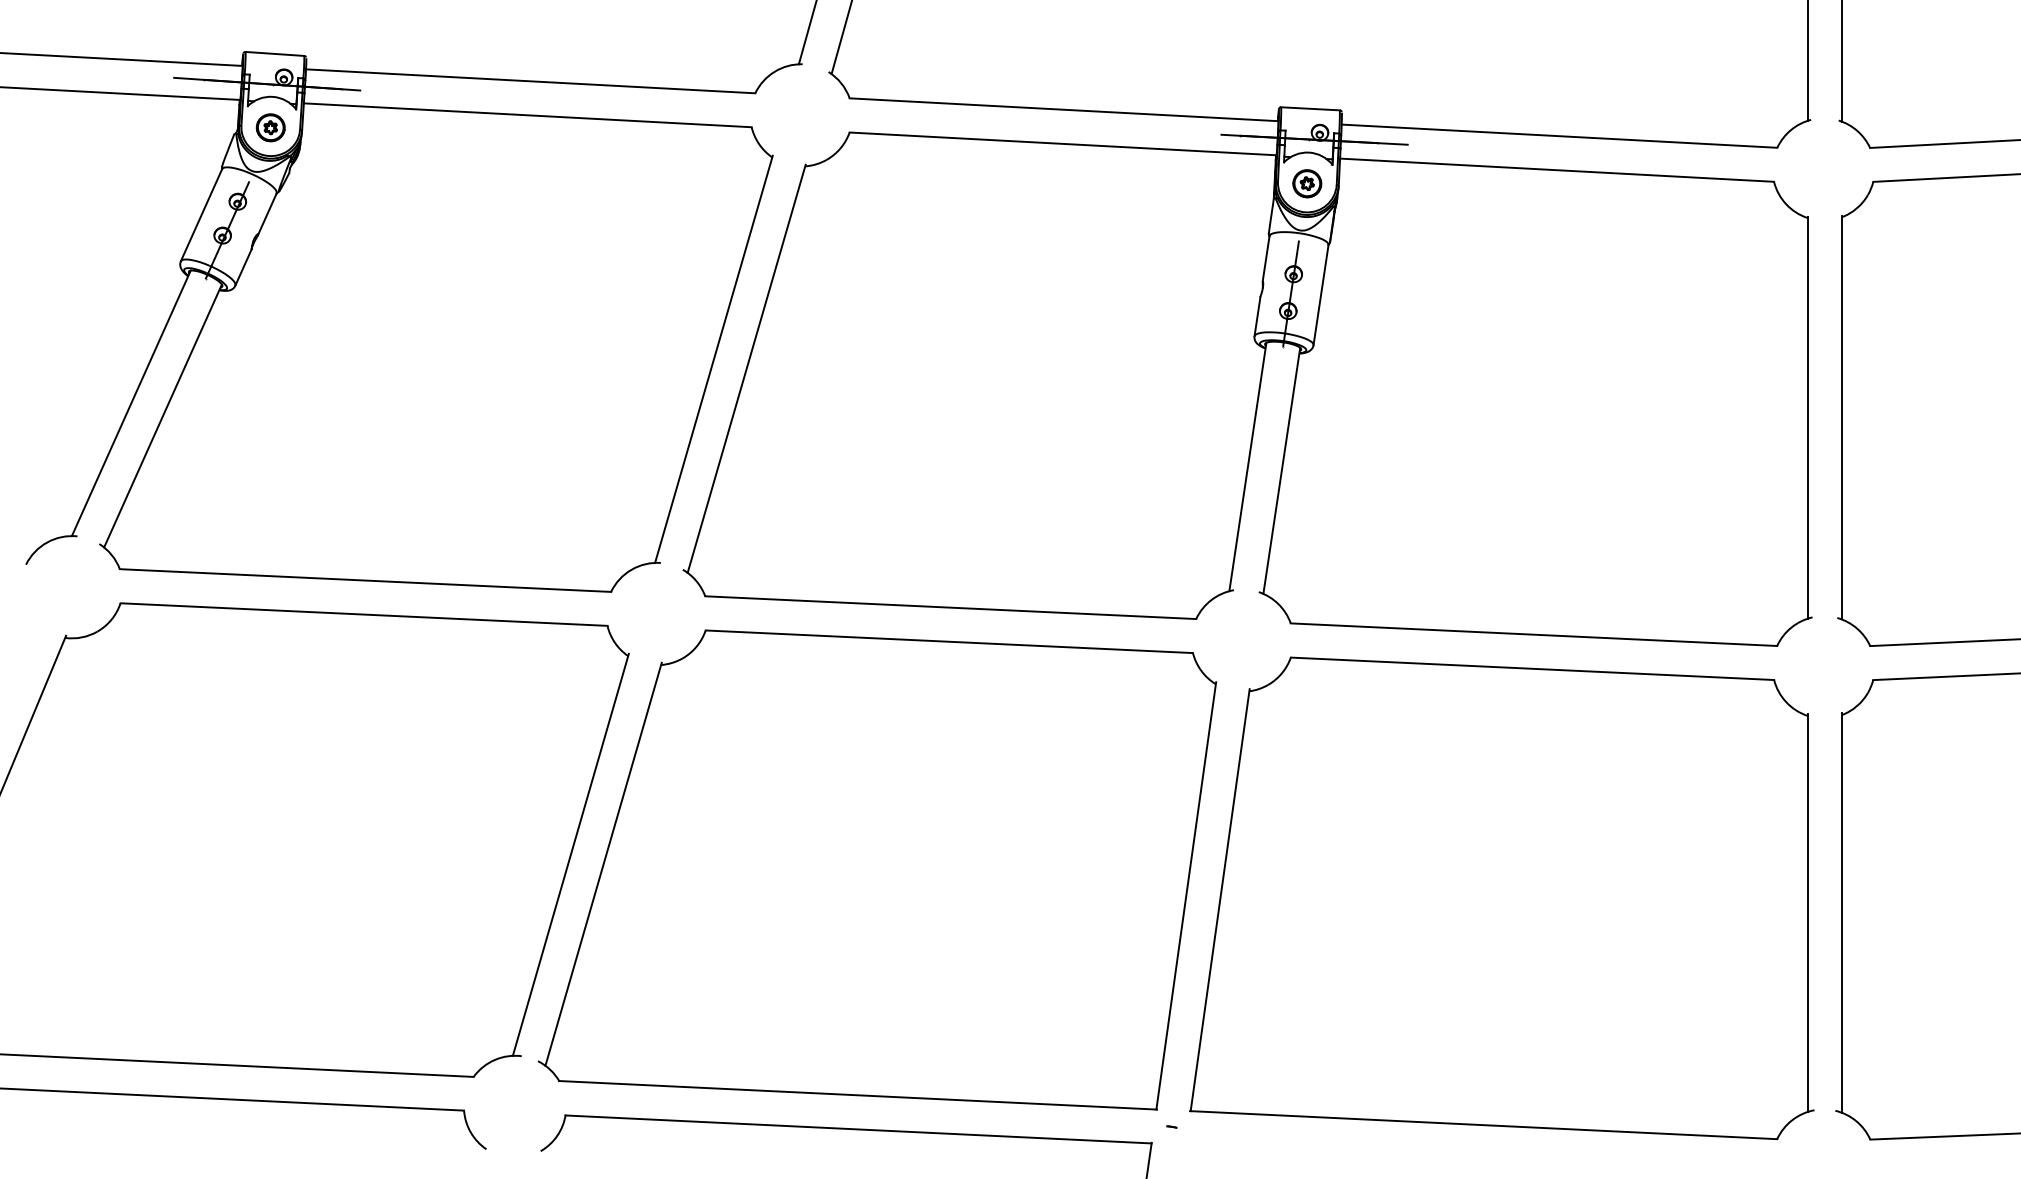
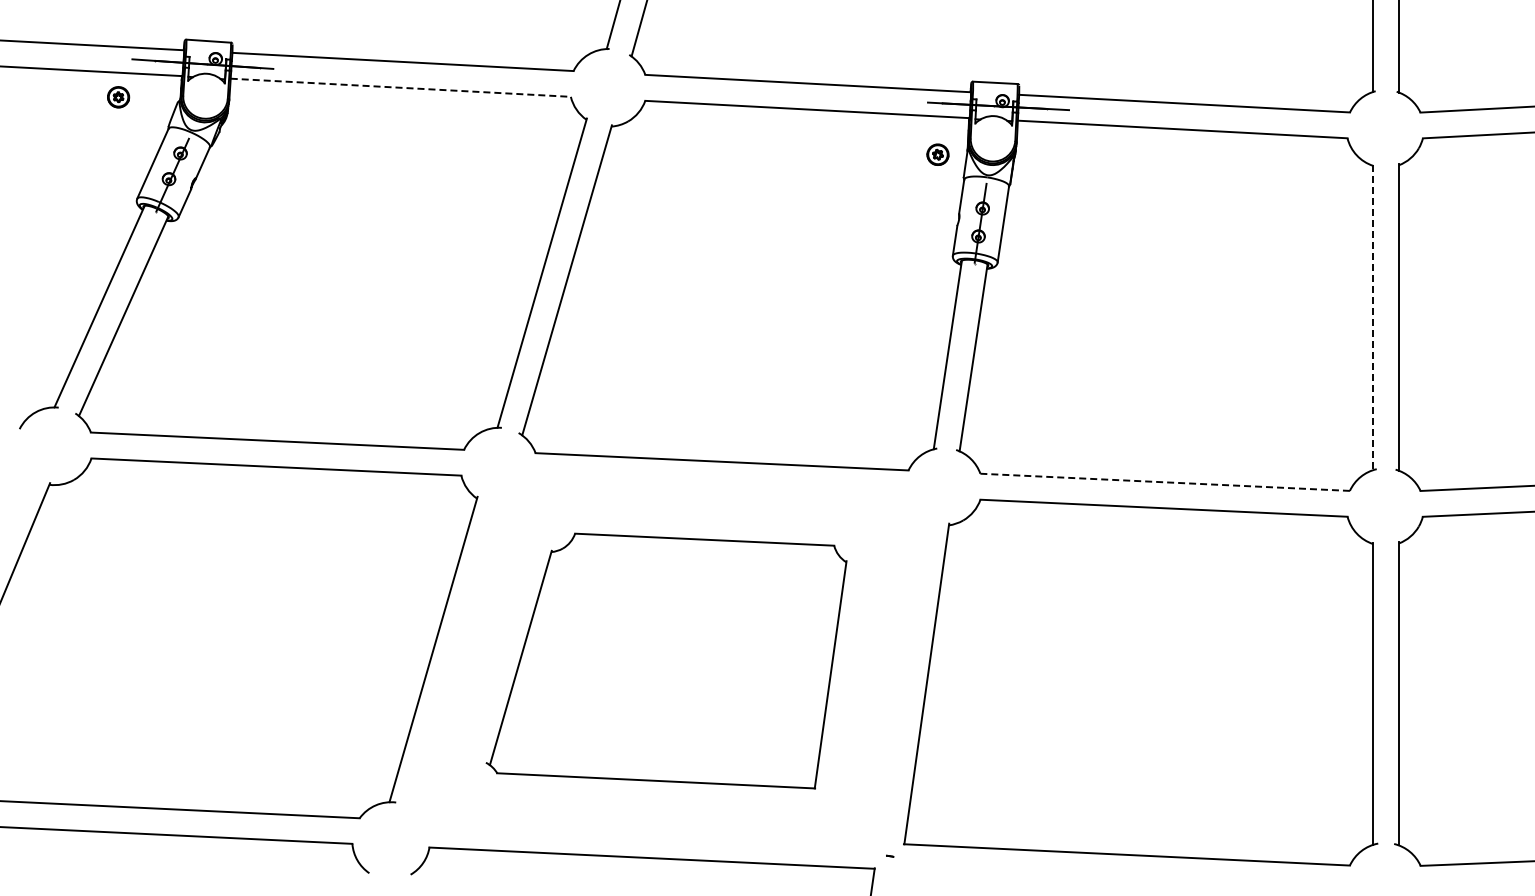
line: (528, 114) -> (401, 87), solid -> dashed
part: (270, 128) -> (118, 97), moved
part: (1306, 183) -> (937, 154), moved
line: (1808, 417) -> (1373, 317), solid -> dashed
line: (1534, 634) -> (1165, 482), solid -> dashed
part: (877, 869) -> (666, 660), size x0.7

